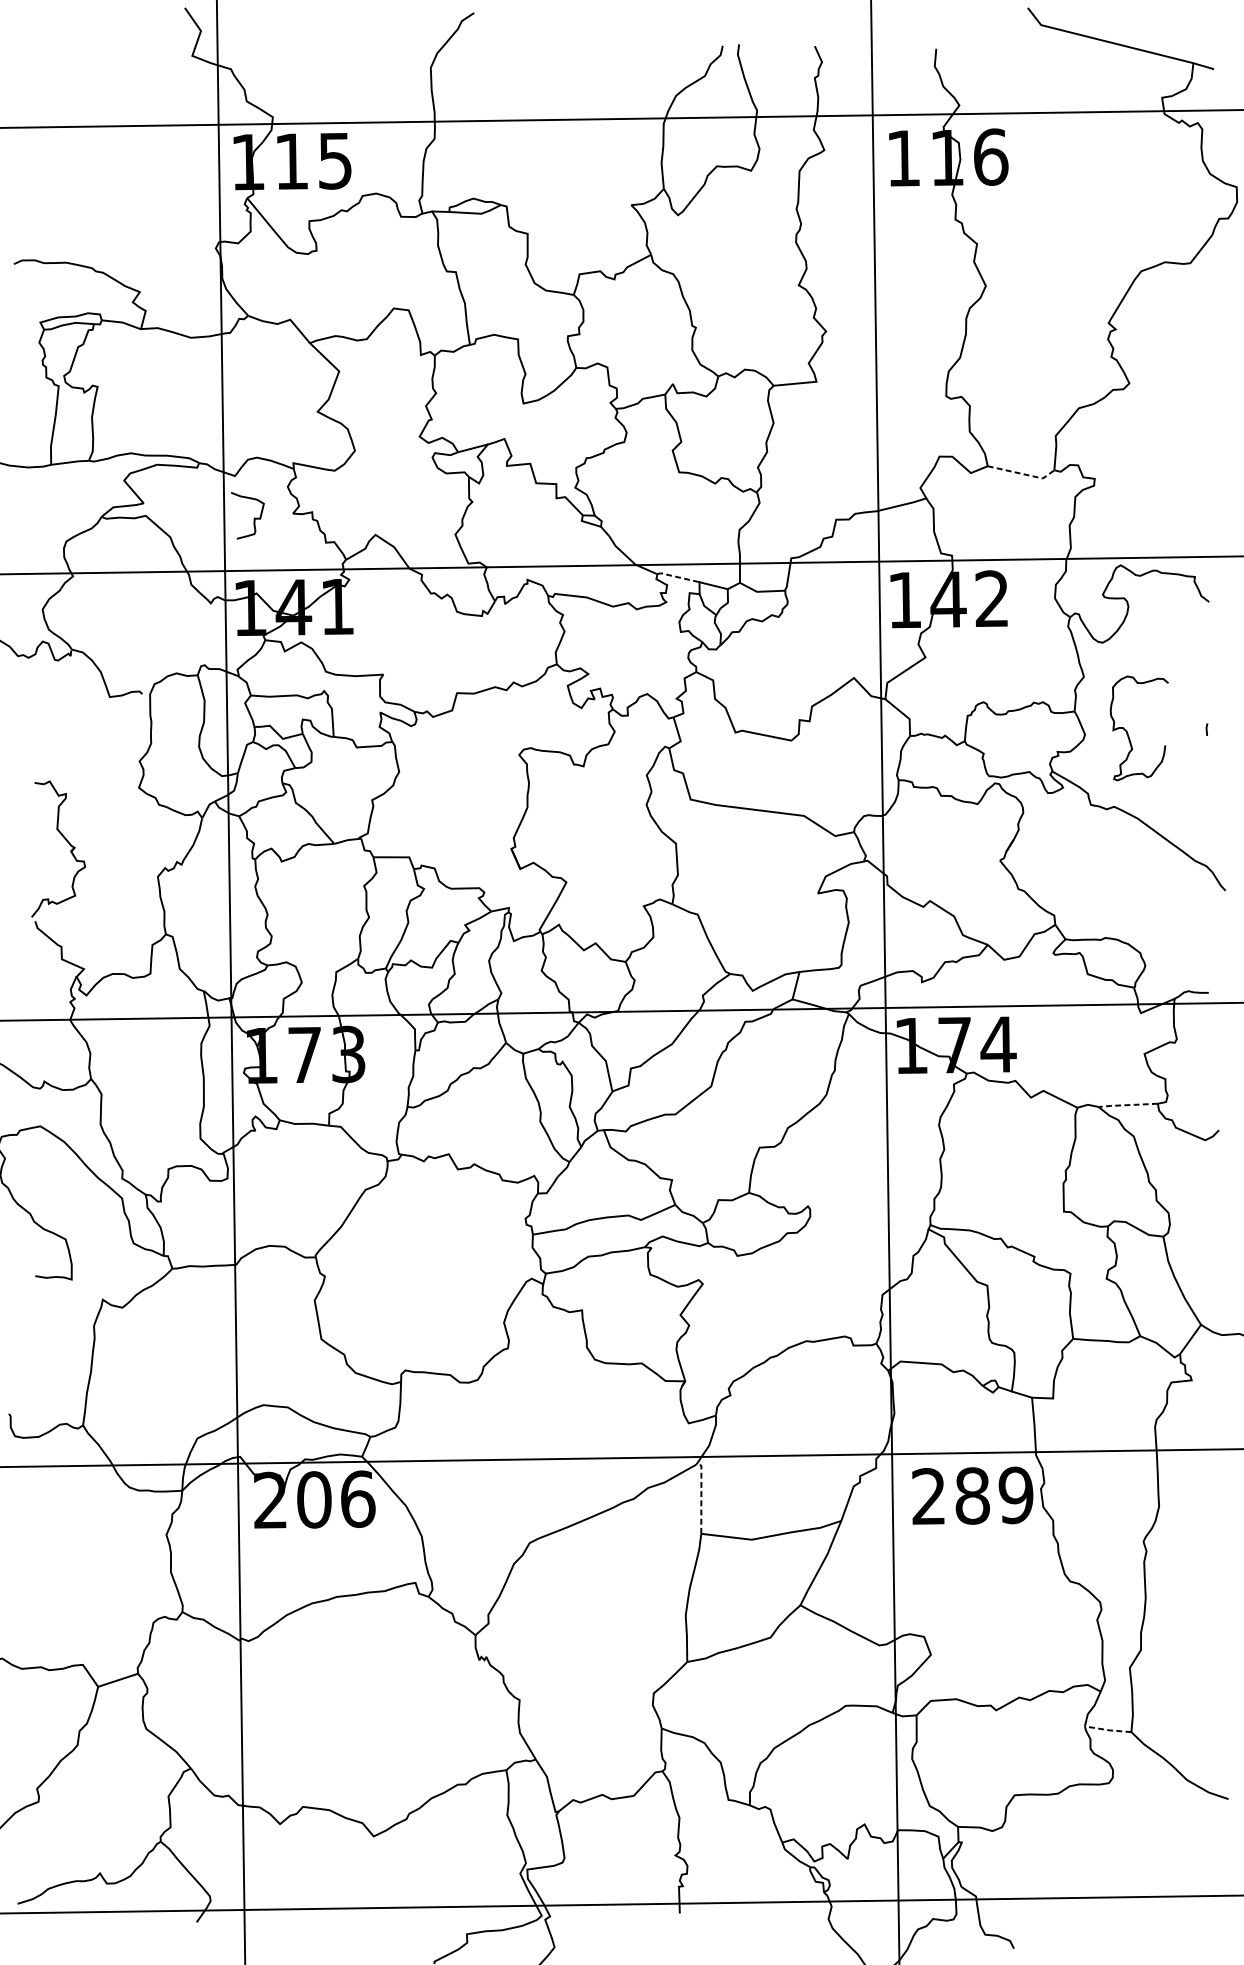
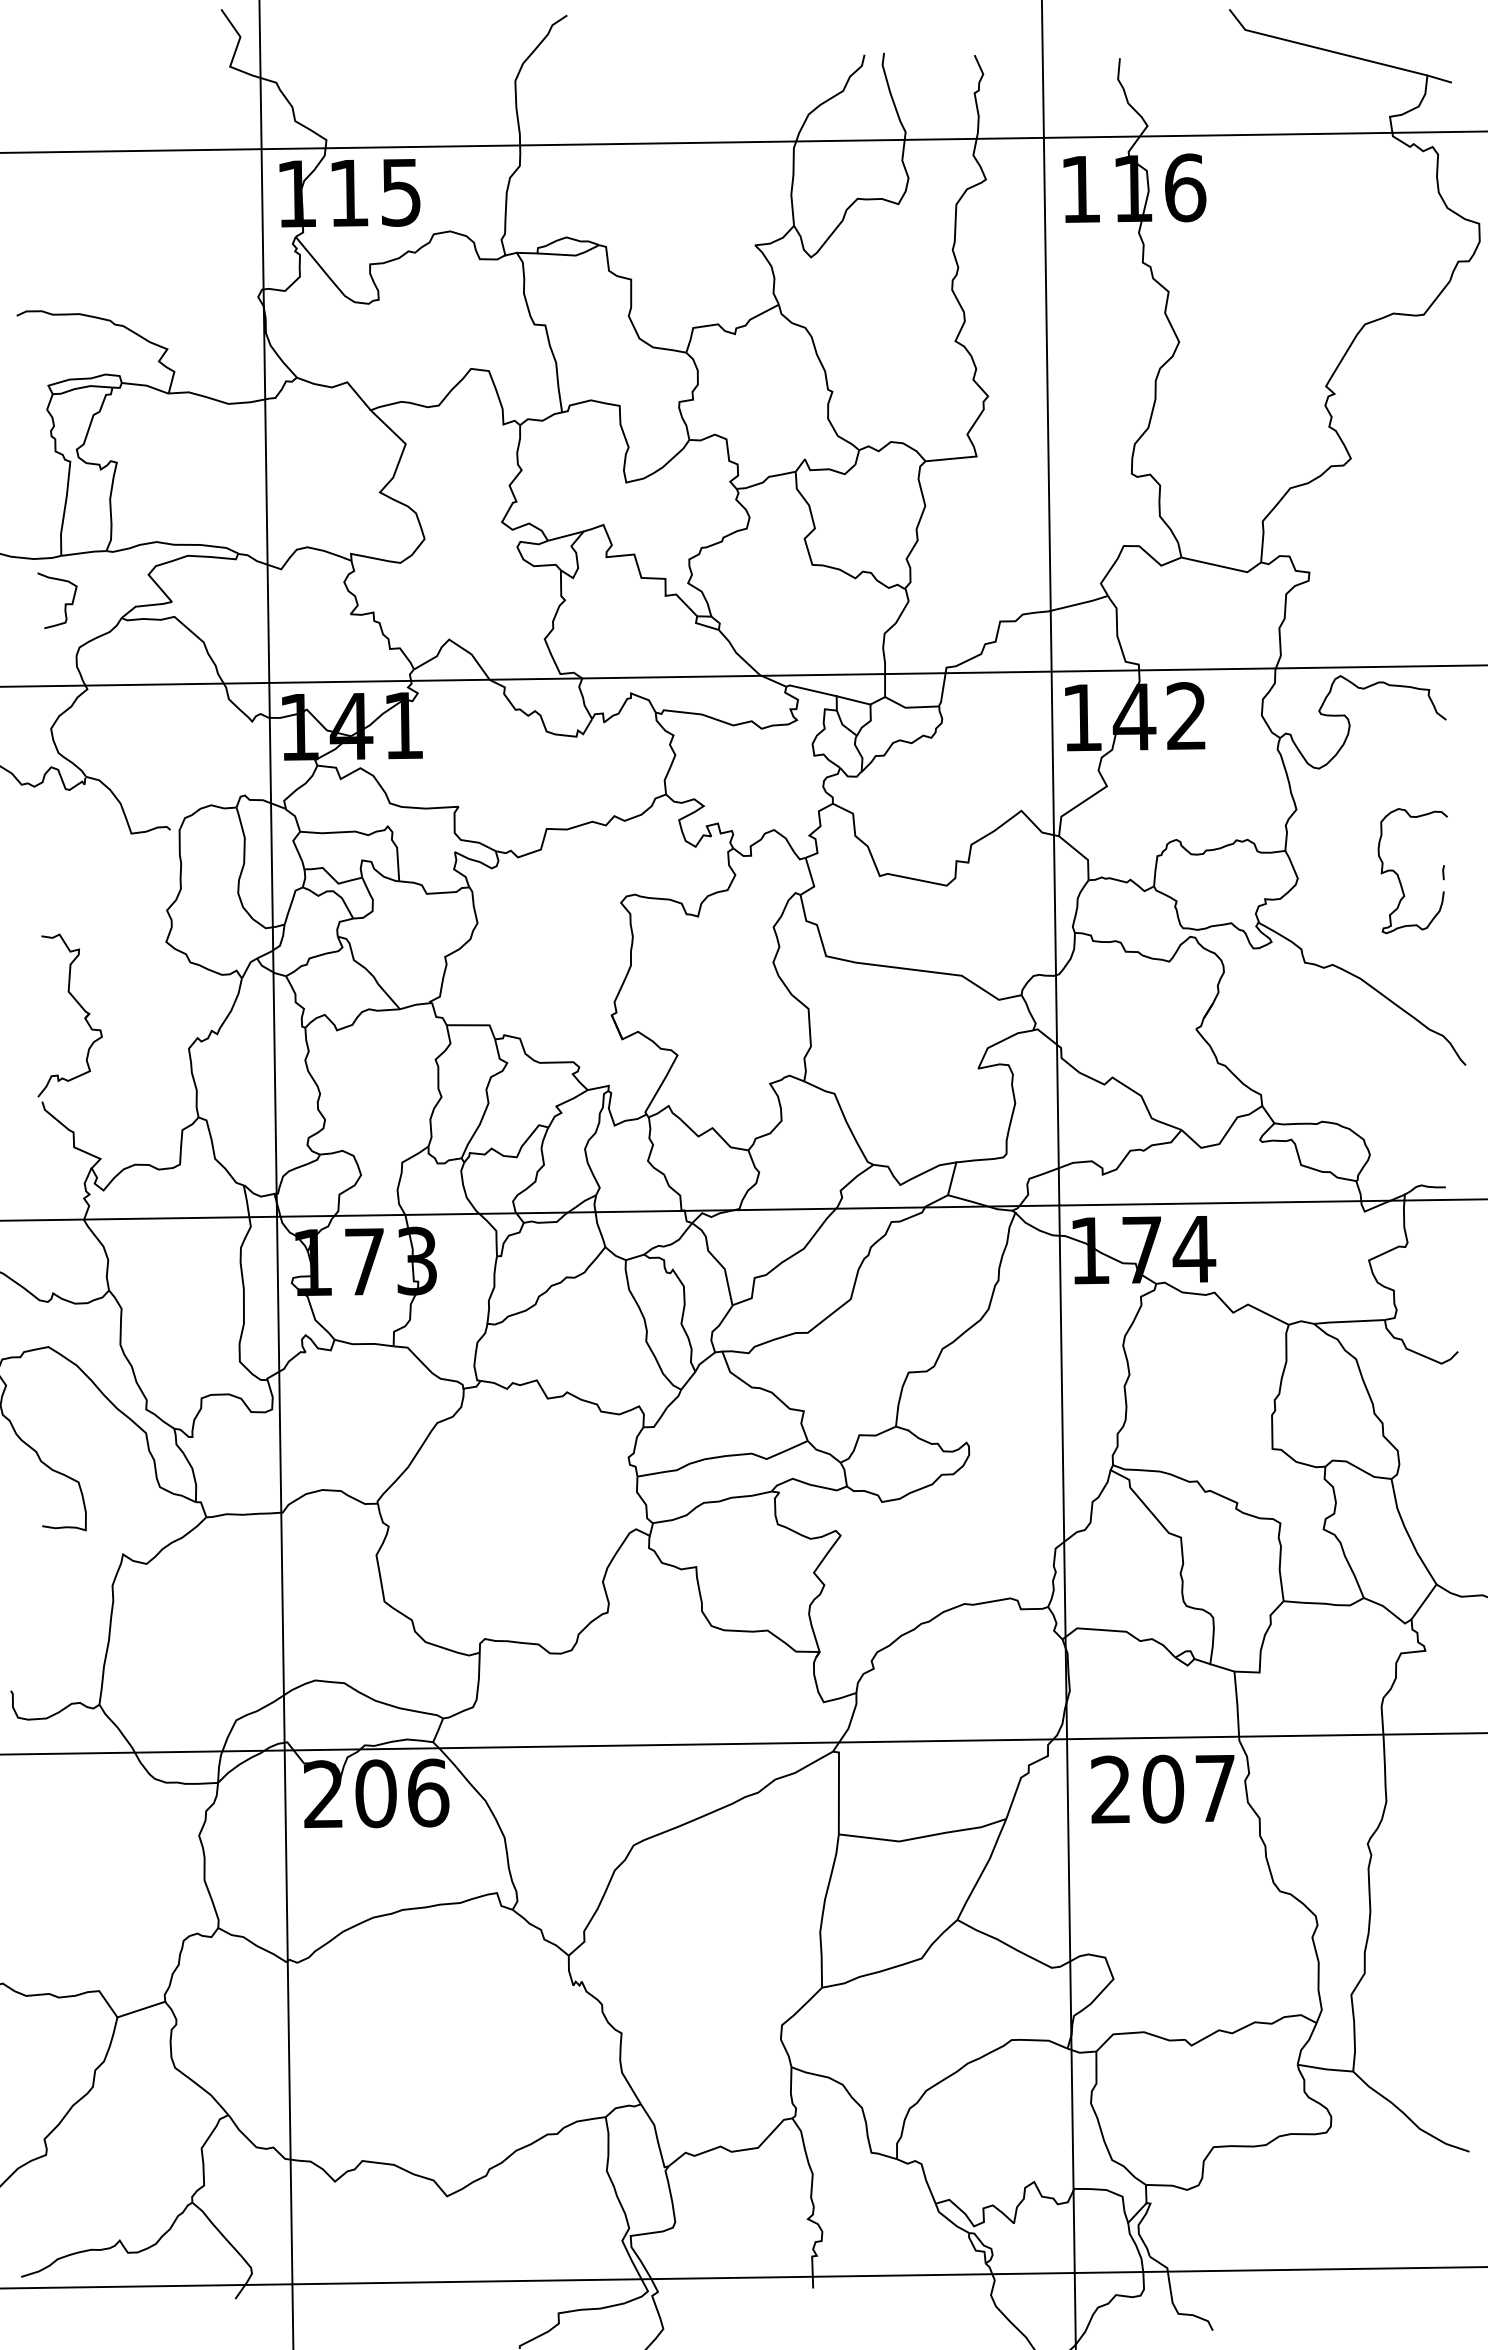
line: (1022, 473) -> (1223, 566), dashed -> solid
curve: (253, 518) -> (64, 603), moved
line: (677, 577) -> (810, 690), dashed -> solid
curve: (1128, 732) -> (1399, 876), moved
line: (1128, 1104) -> (1349, 1321), dashed -> solid
text: (993, 1495) -> (1188, 1788), 289 -> 207
line: (701, 1496) -> (838, 1789), dashed -> solid
line: (1108, 1730) -> (1325, 2069), dashed -> solid

